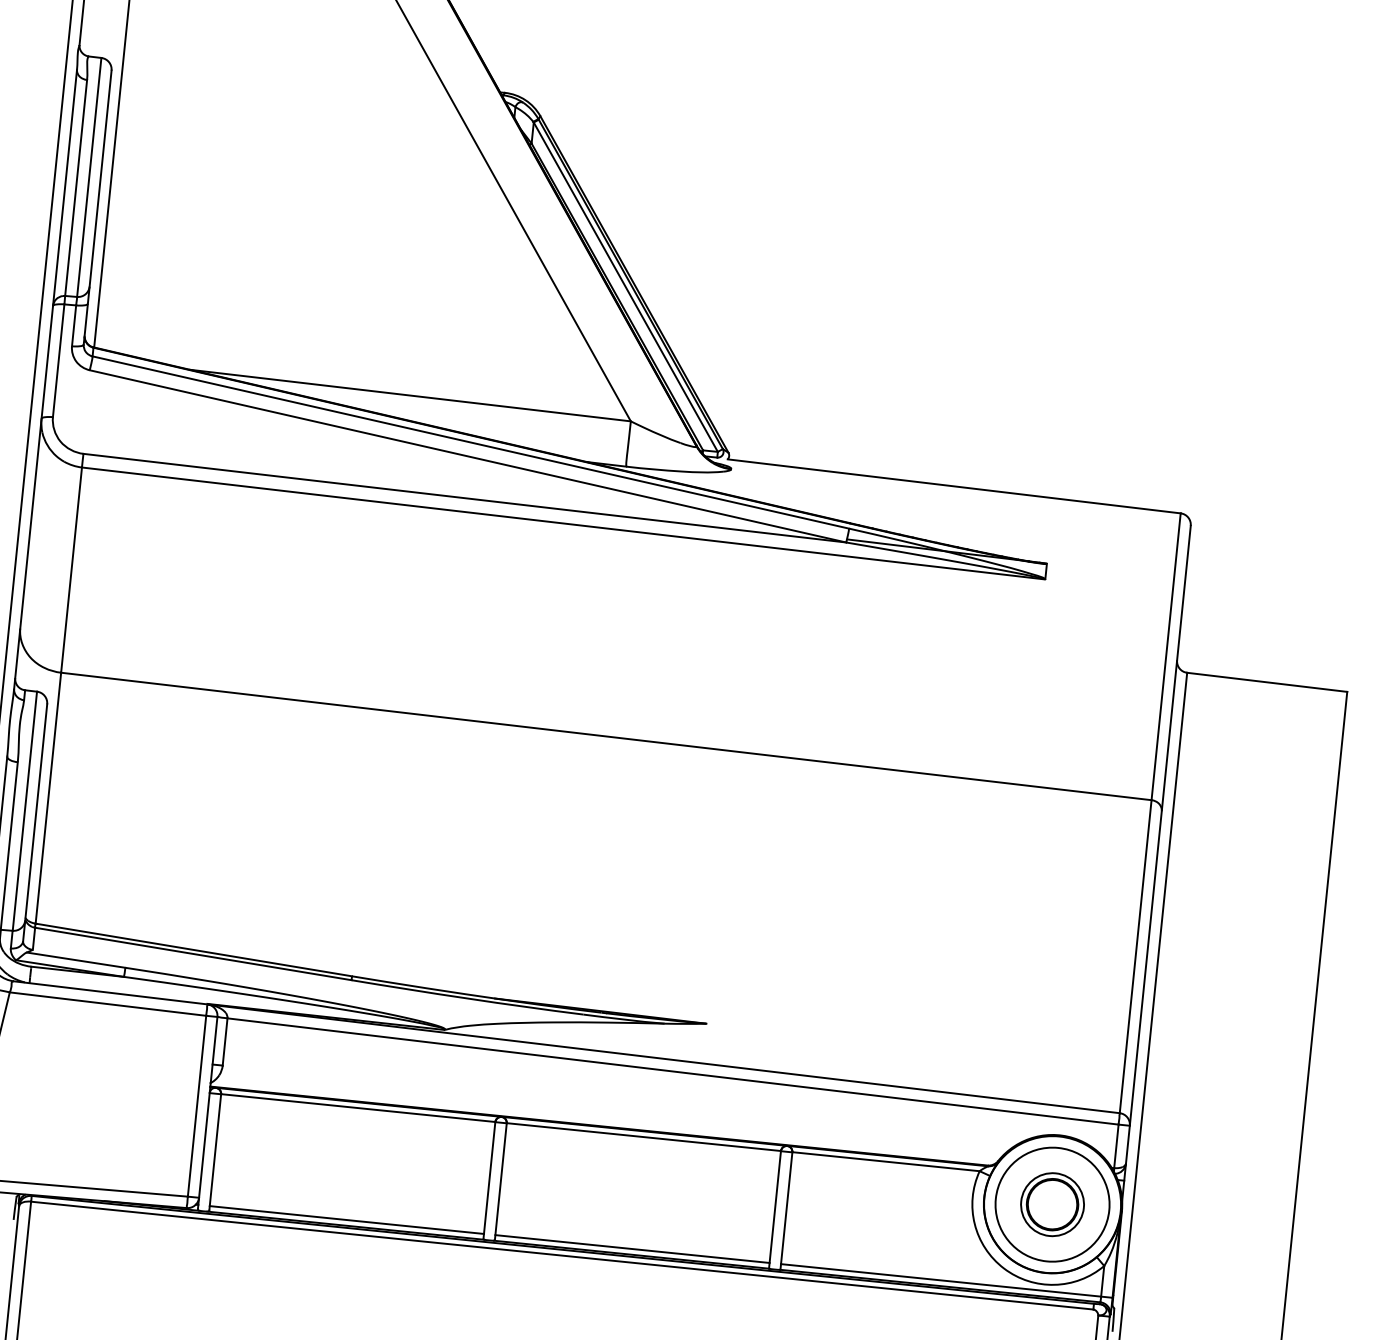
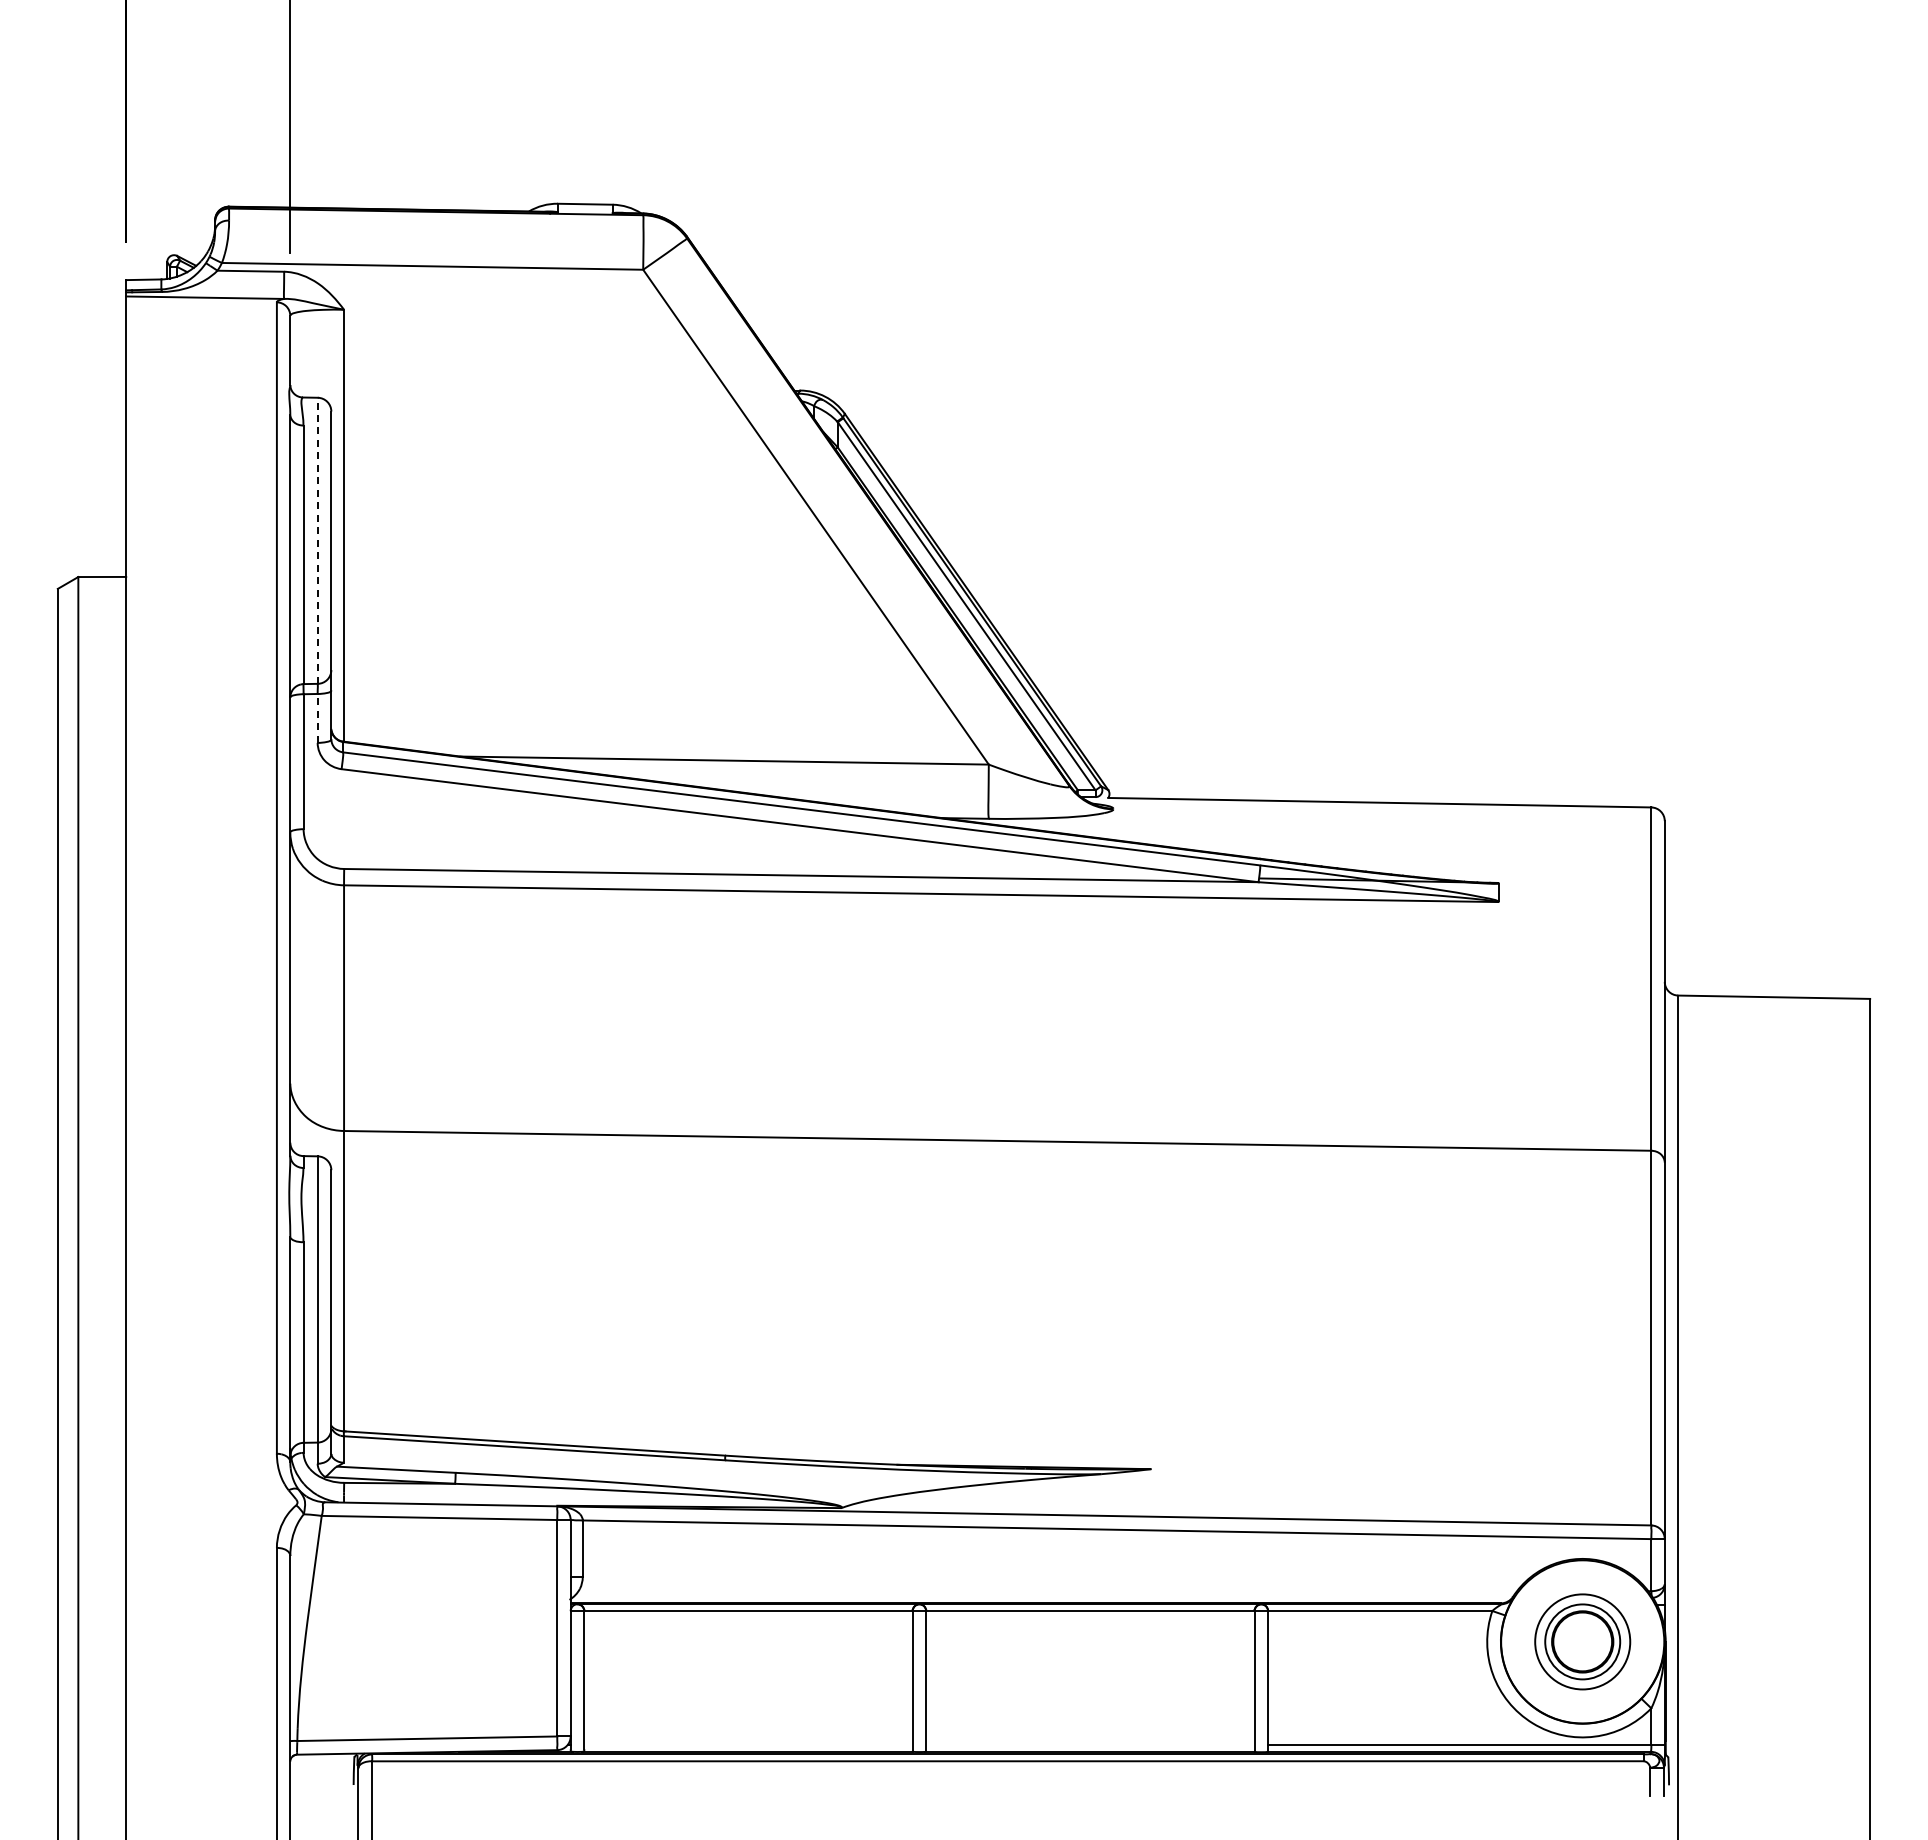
line: (89, 177) -> (317, 540), solid -> dashed
line: (74, 325) -> (317, 717), solid -> dashed
circle: (1052, 1204) -> (1582, 1641), size x0.7
line: (346, 1220) -> (748, 1745), removed
line: (632, 1249) -> (1090, 1745), removed

